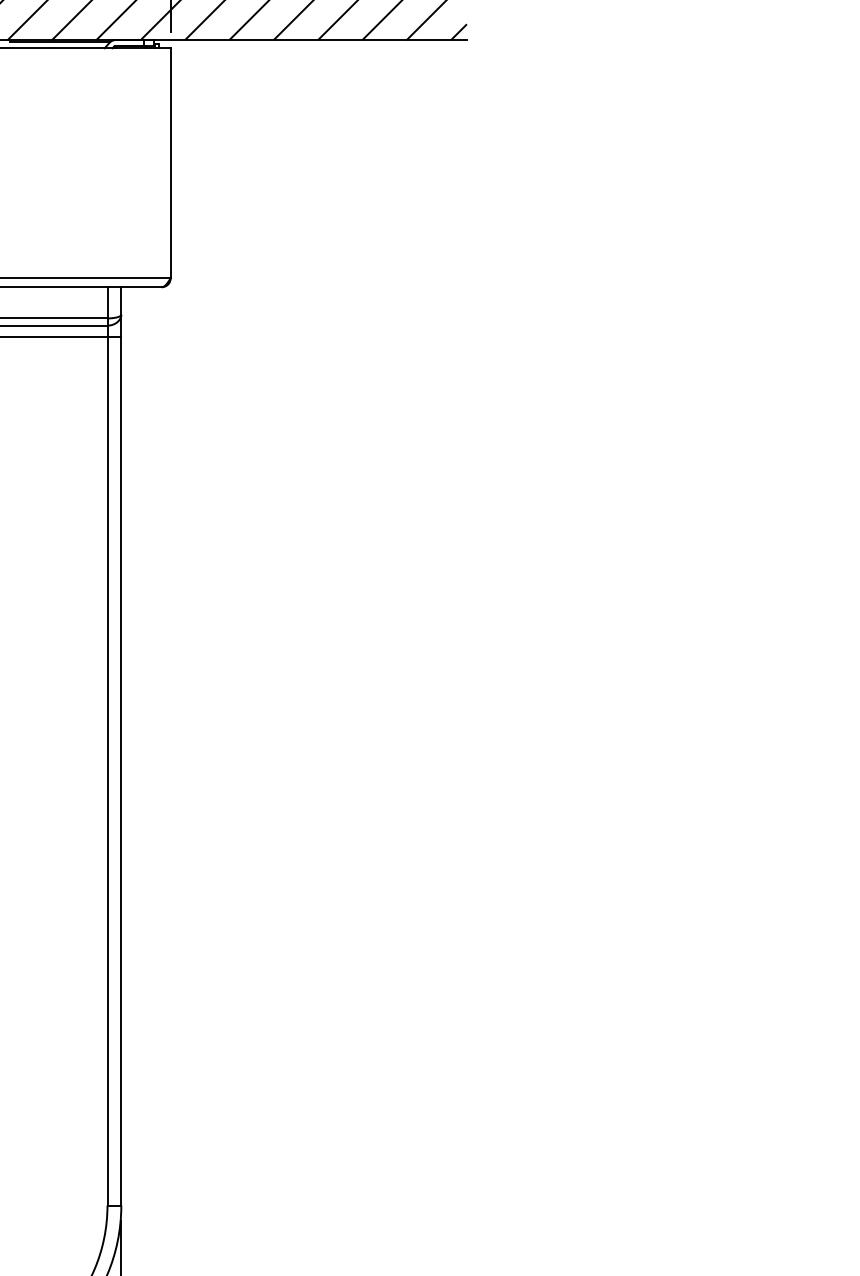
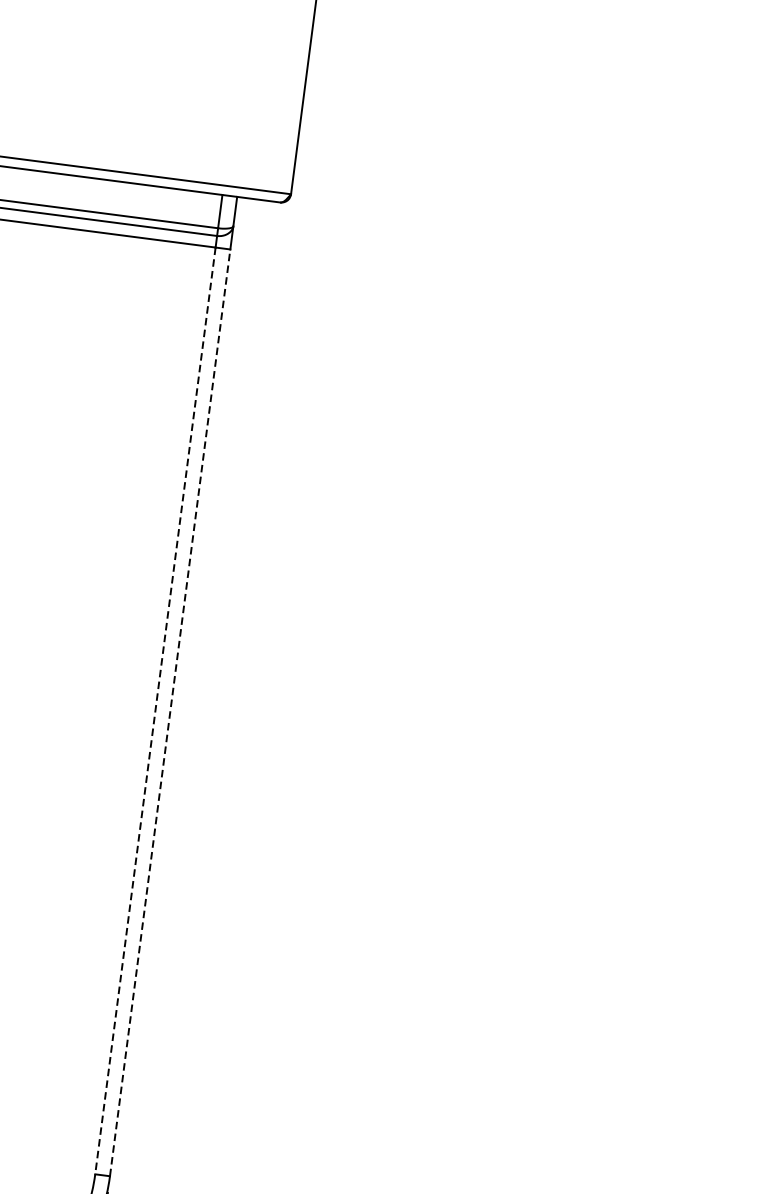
line: (107, 771) -> (155, 711), solid -> dashed
line: (121, 771) -> (170, 713), solid -> dashed

